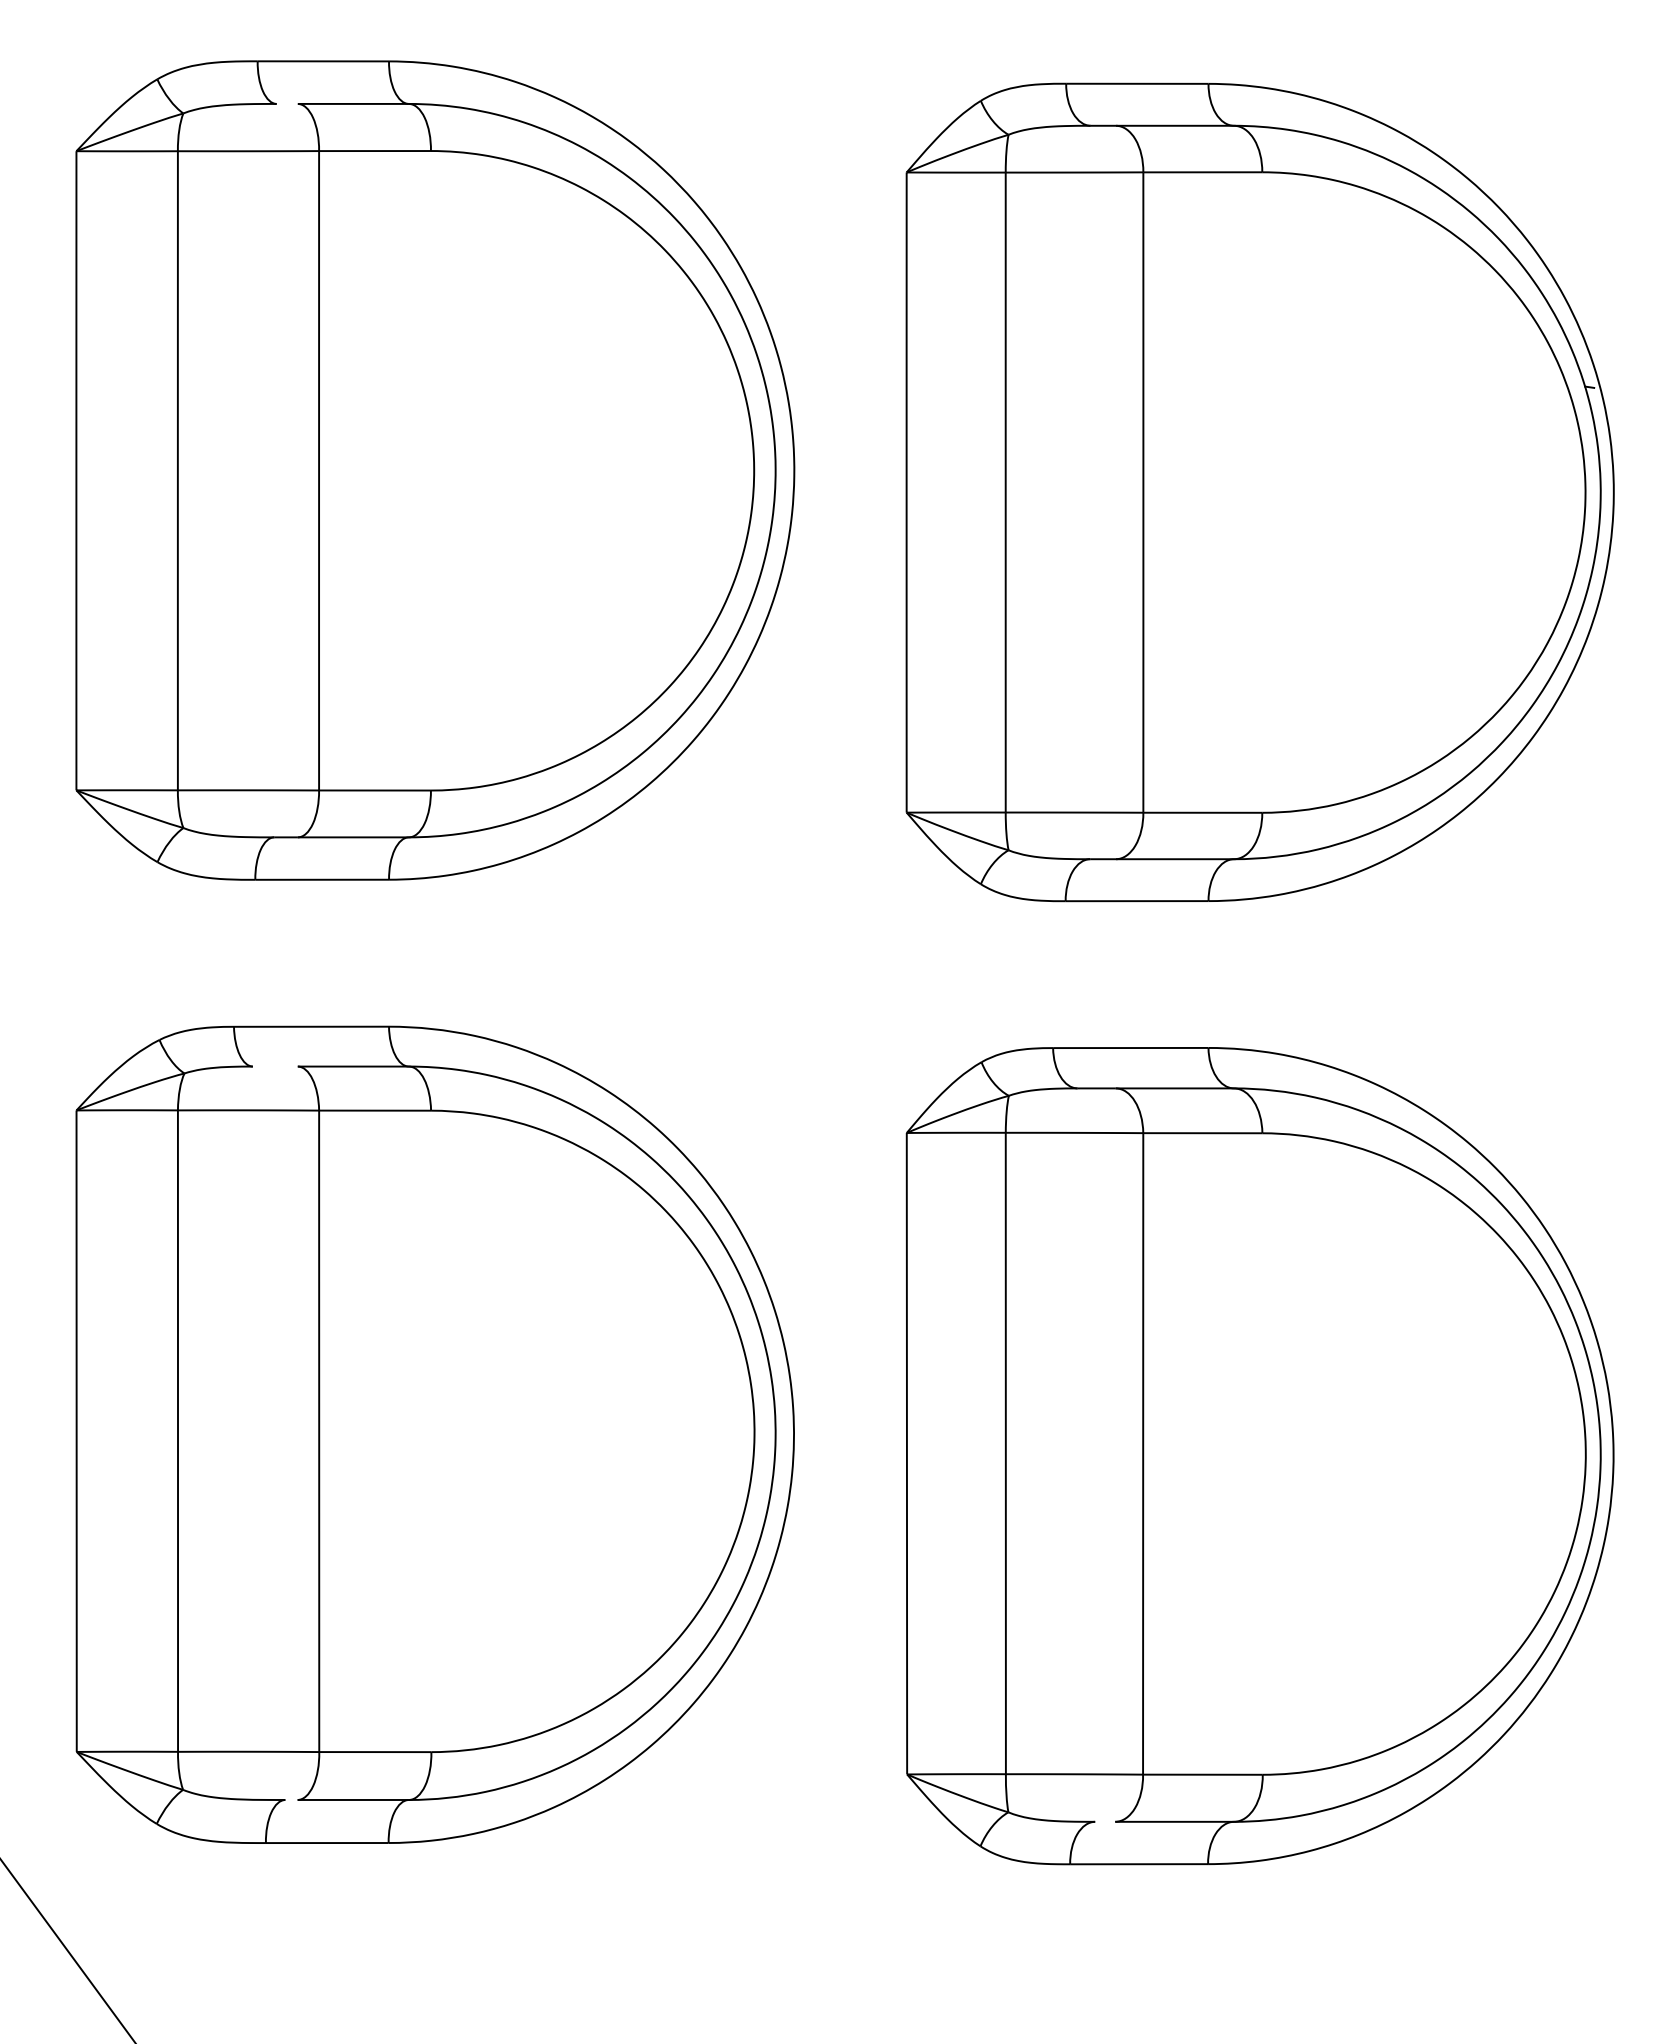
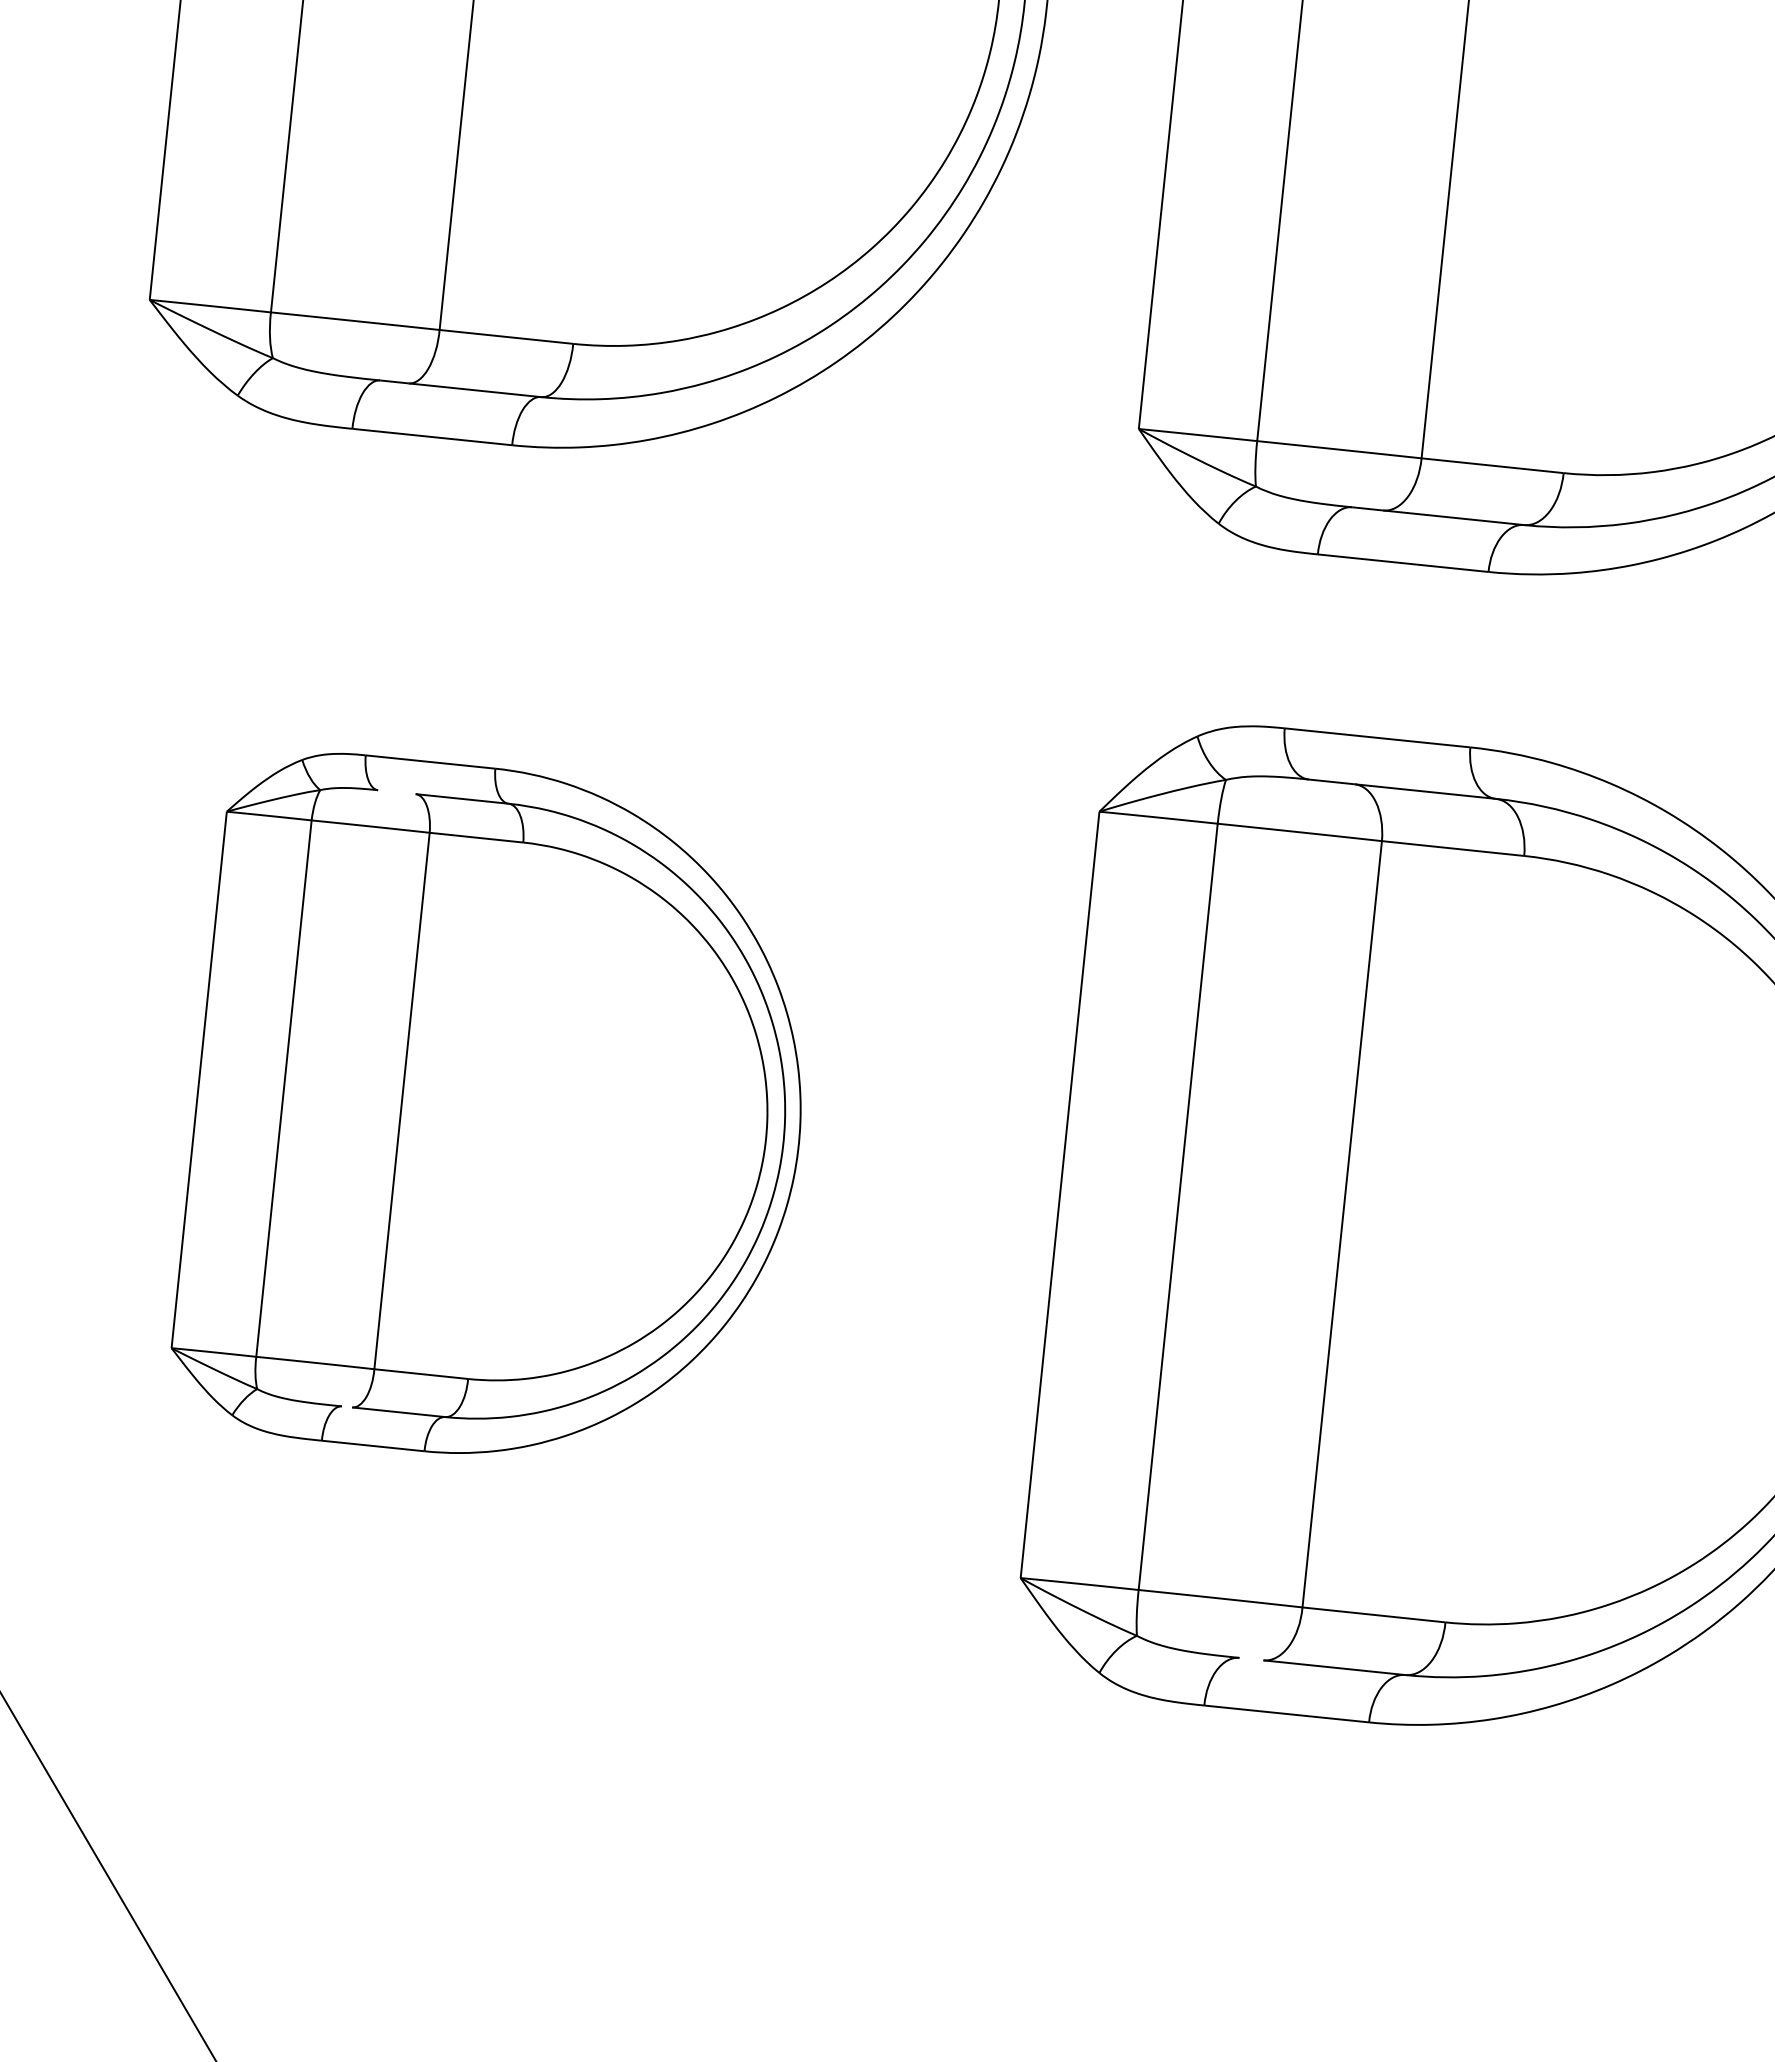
part: (434, 1434) -> (498, 1113), size x0.7

